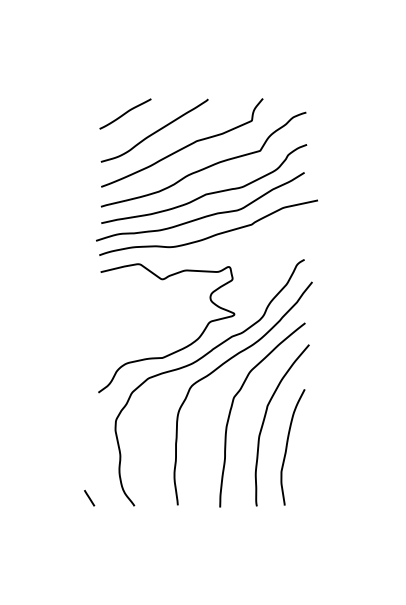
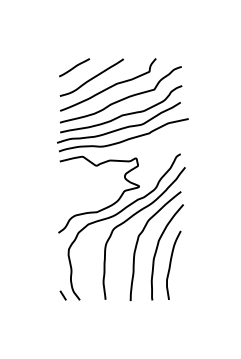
curve: (88, 498) -> (62, 295), moved

